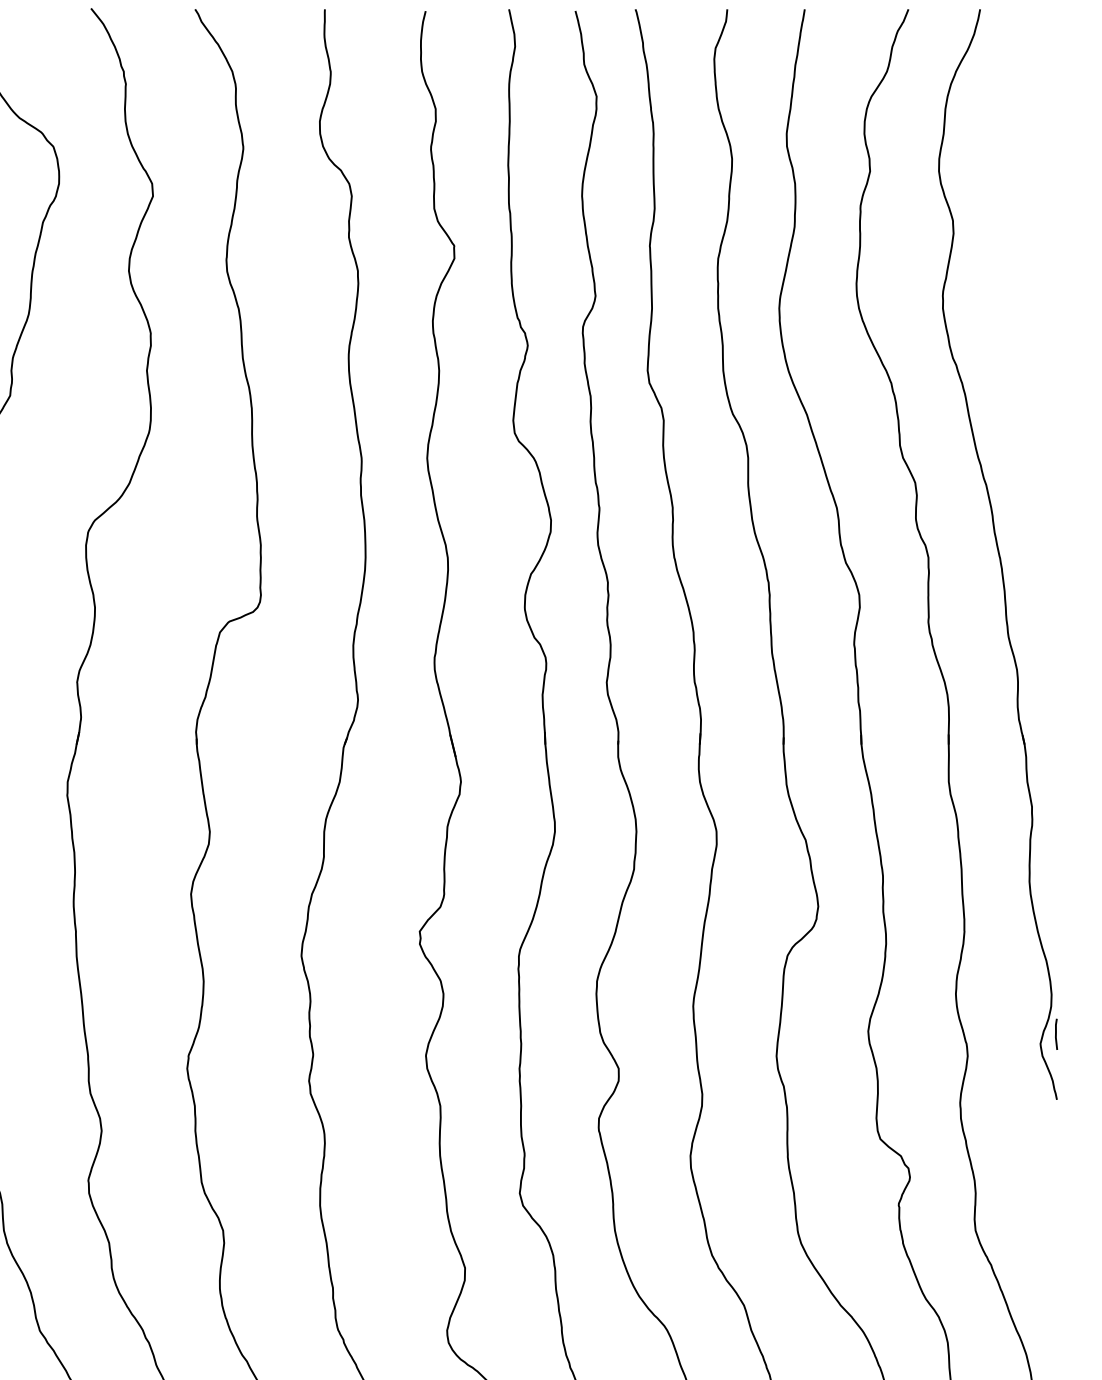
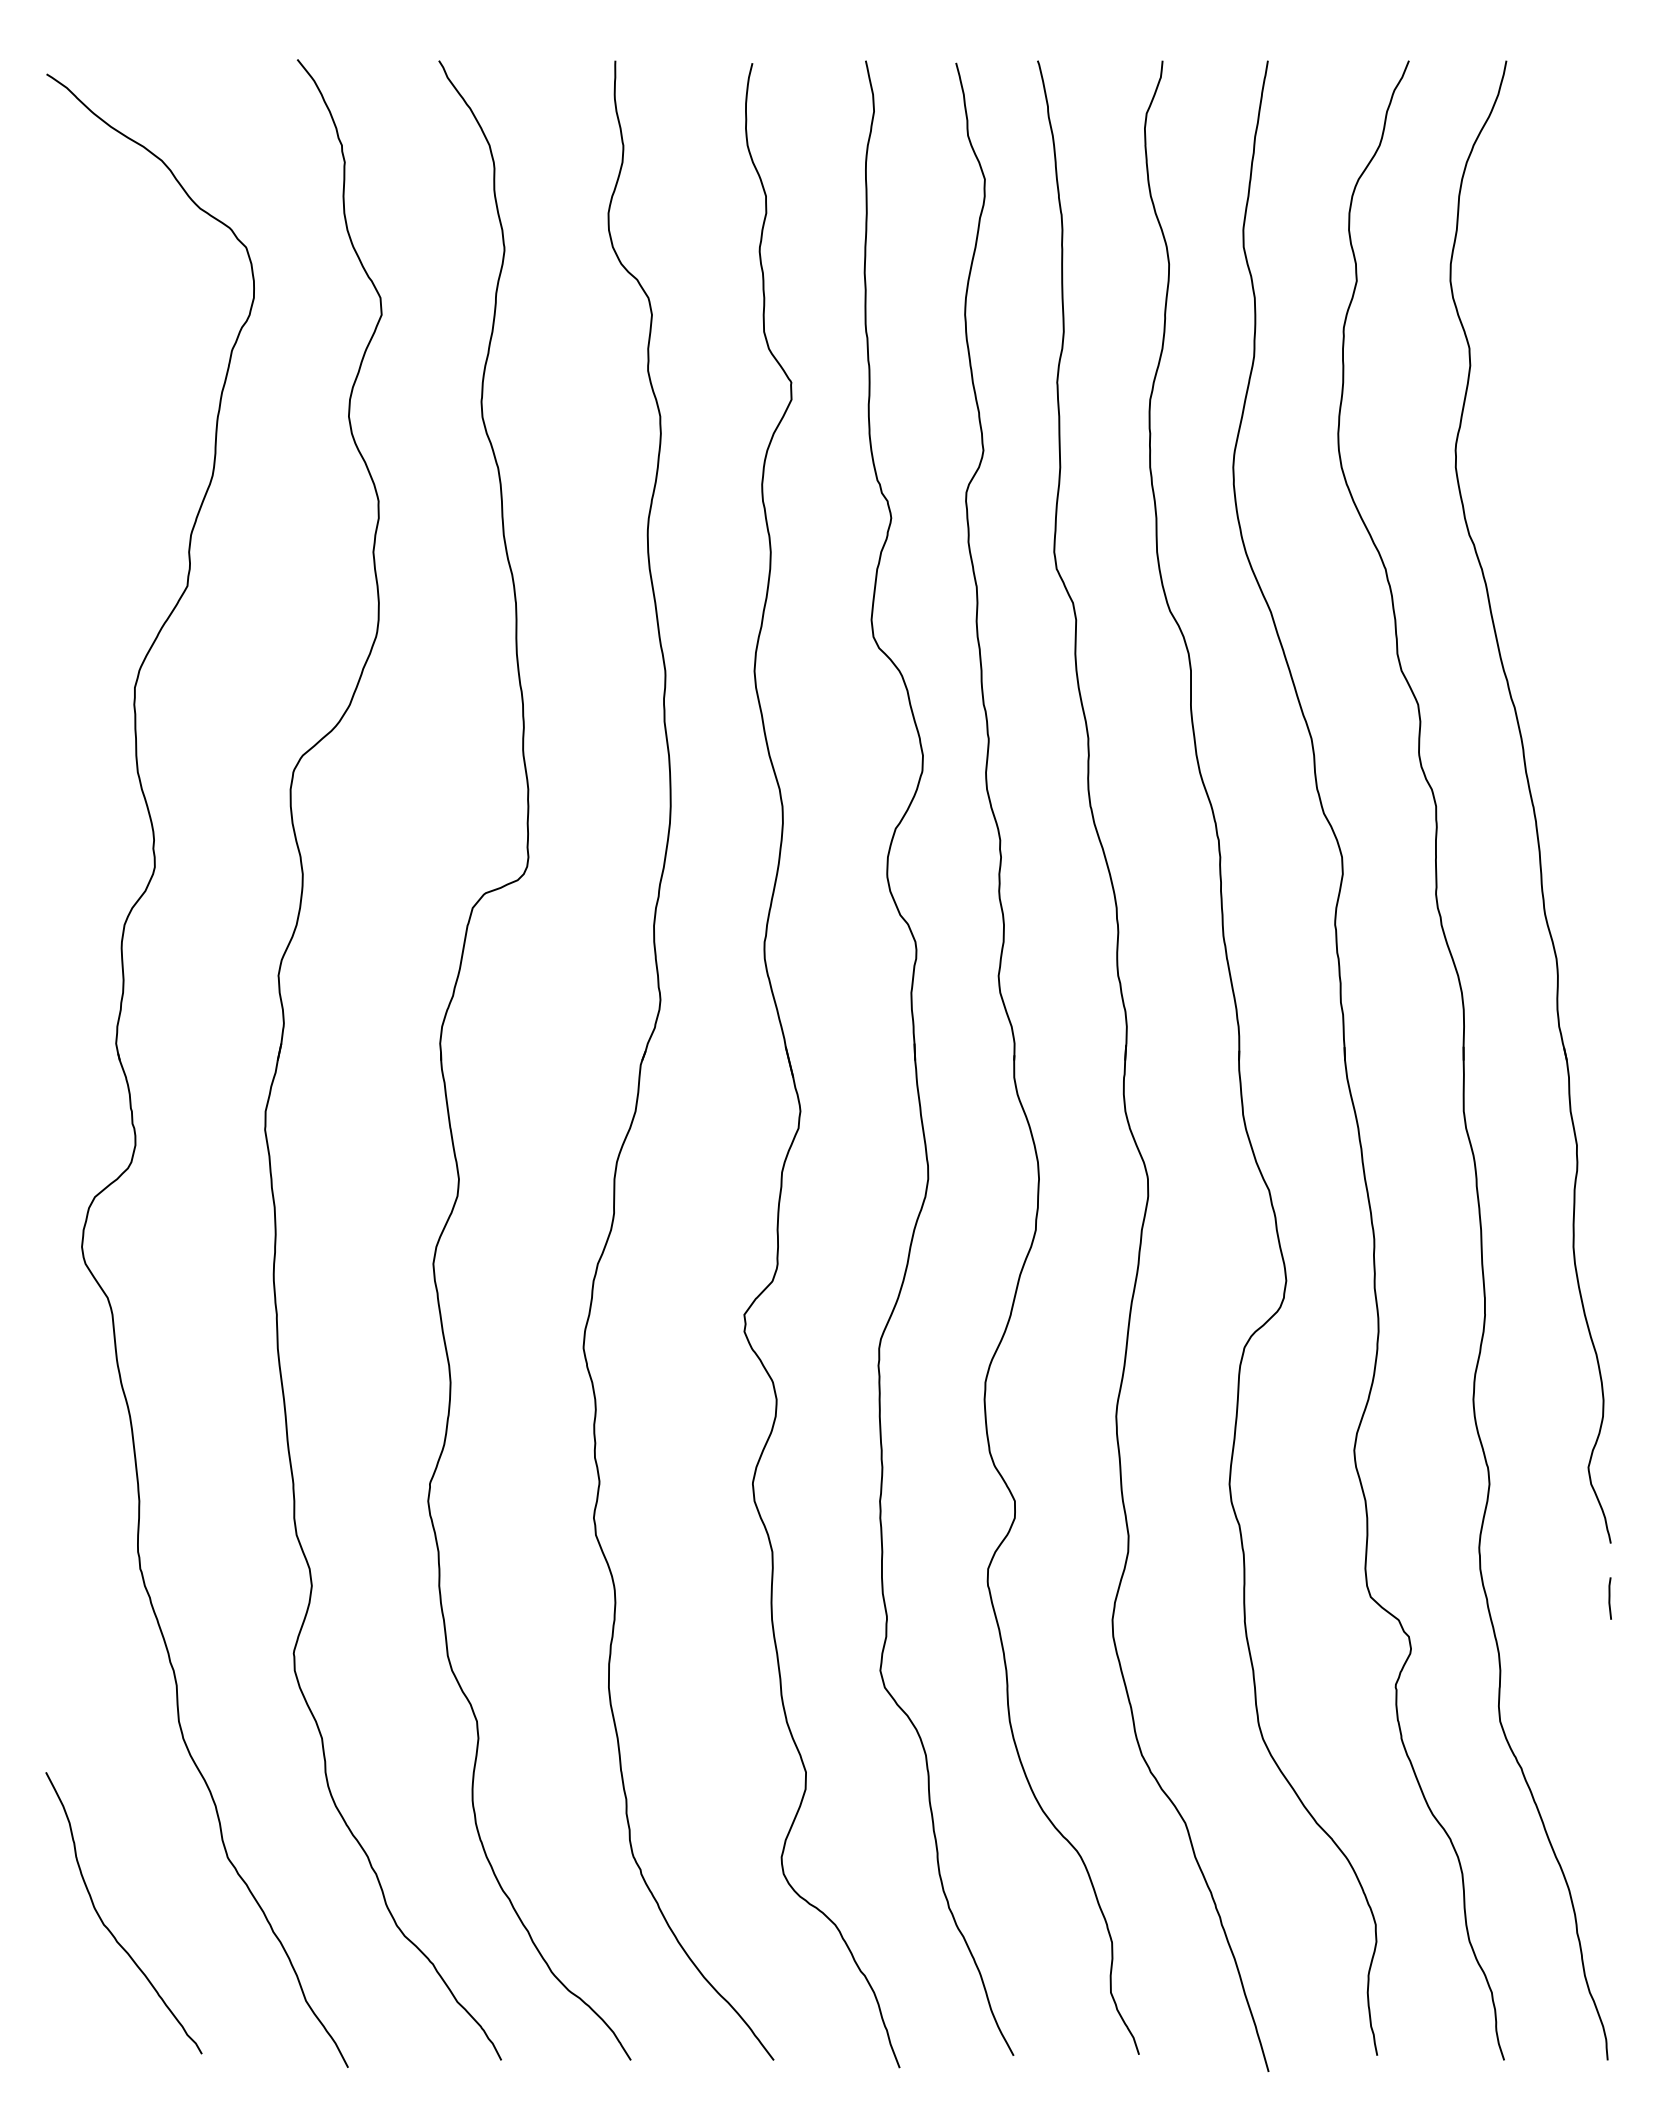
line: (1055, 1034) -> (1609, 1598), moved

